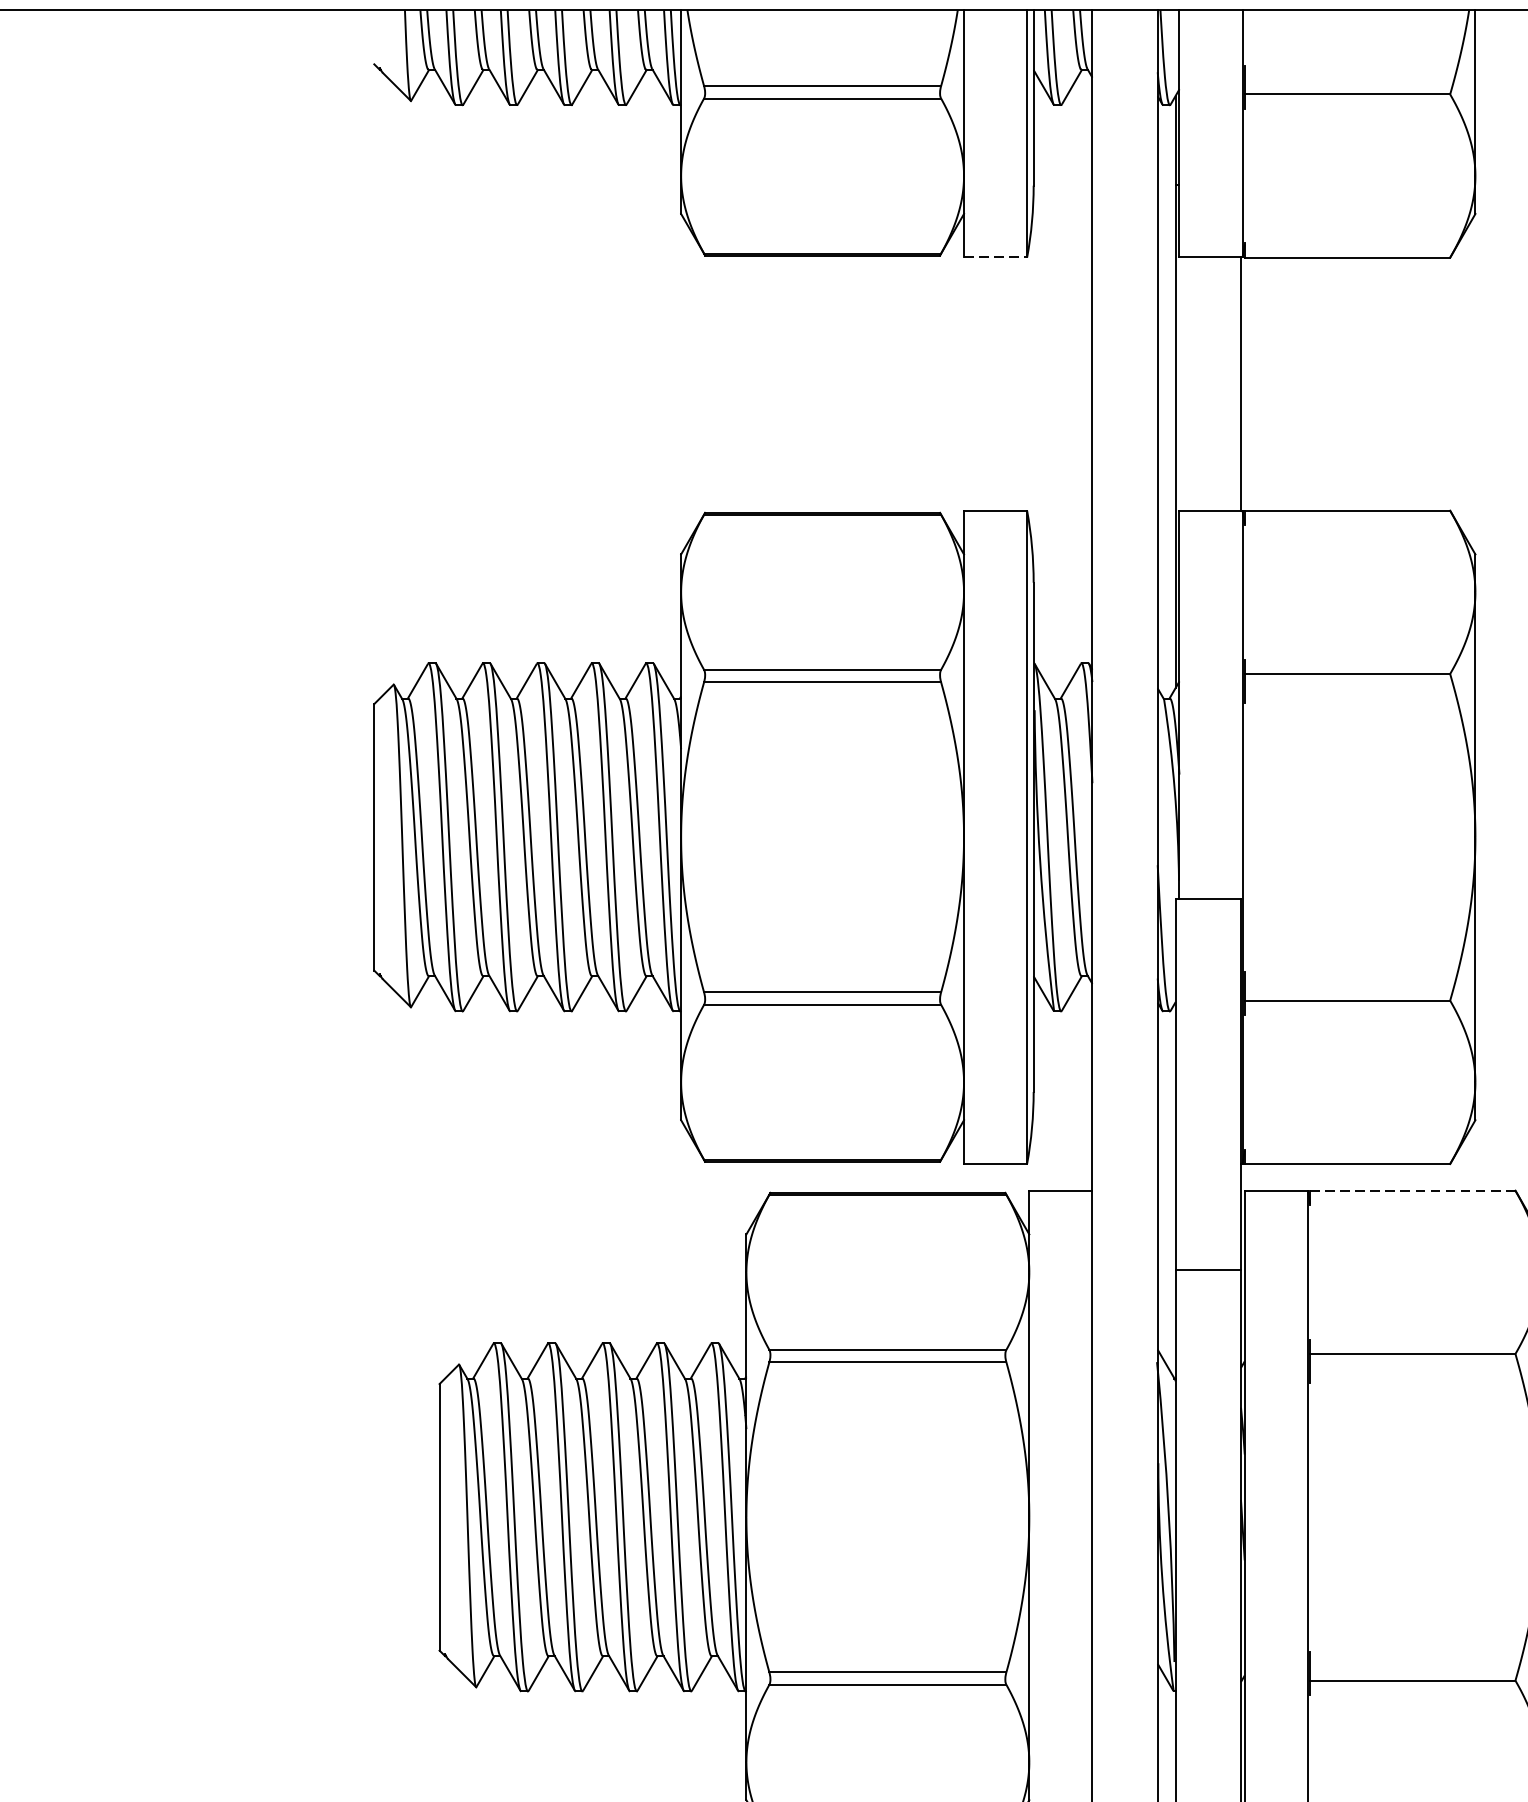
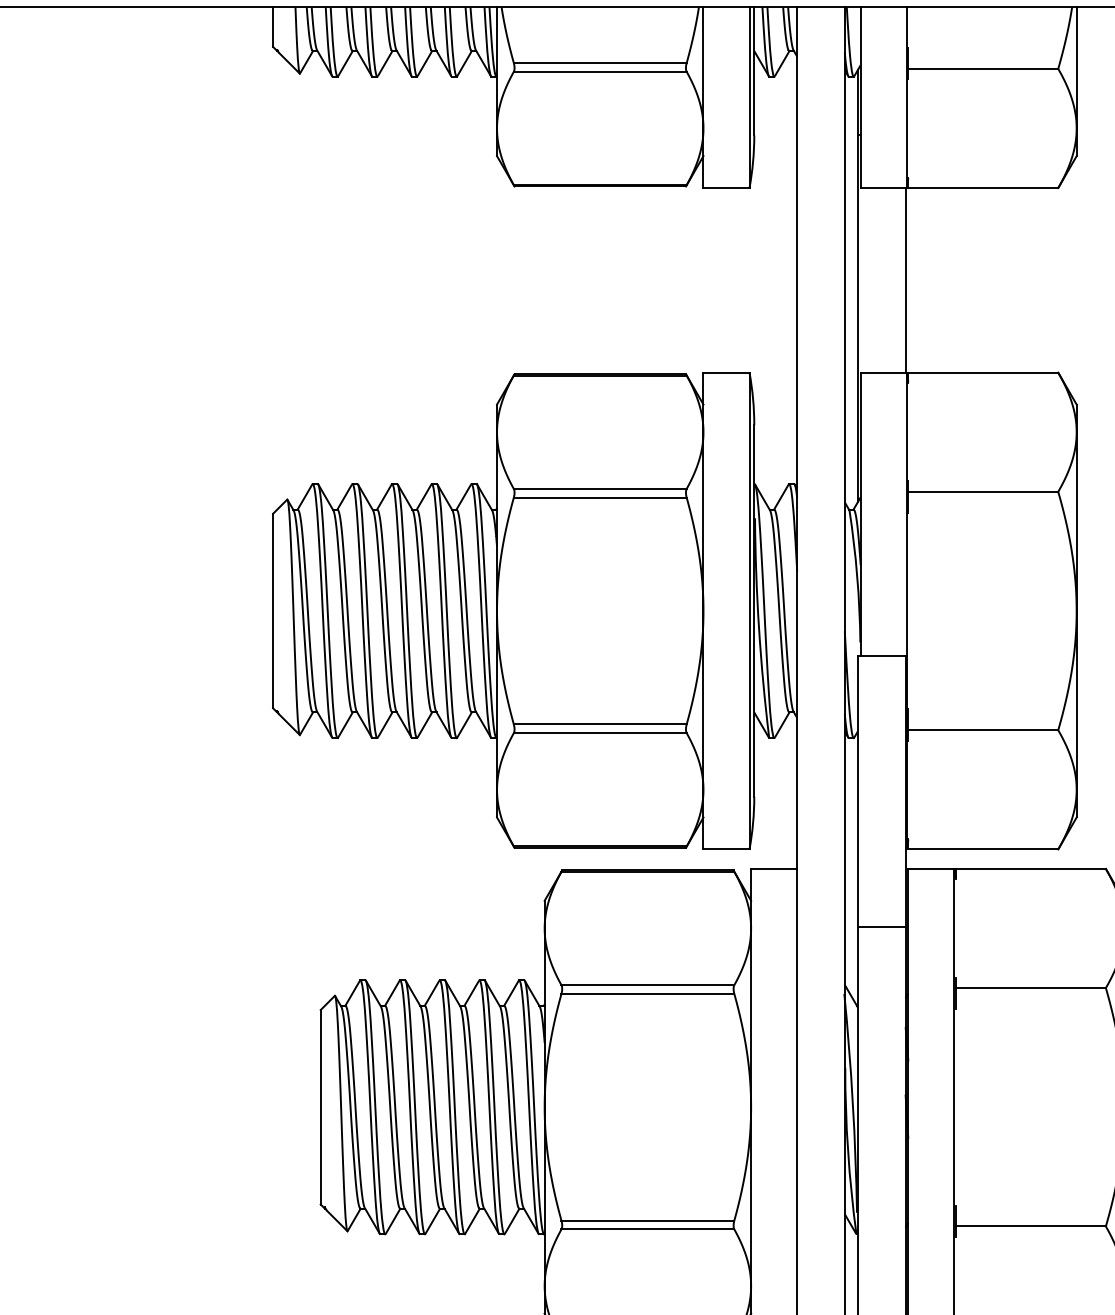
line: (374, 36) -> (273, 26), added
line: (995, 256) -> (726, 187), dashed -> solid
line: (1412, 1190) -> (1030, 868), dashed -> solid

